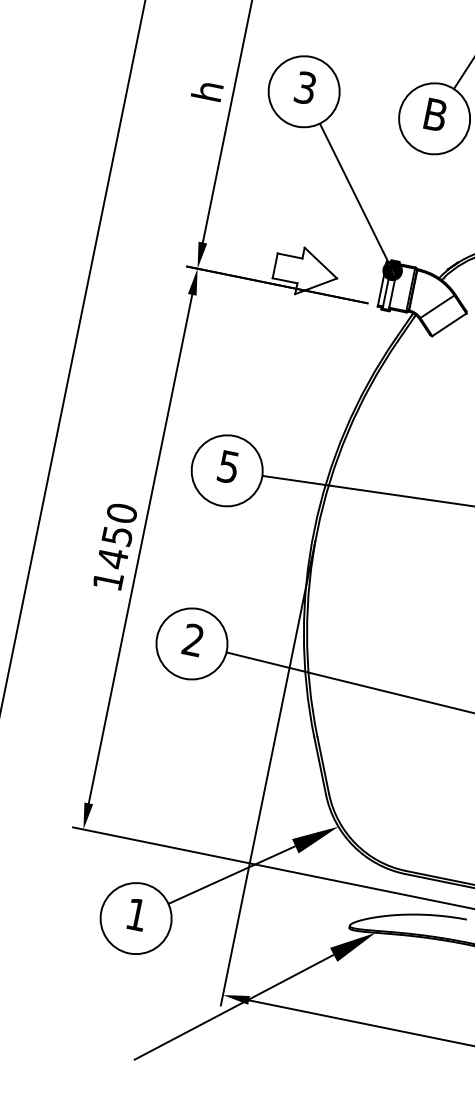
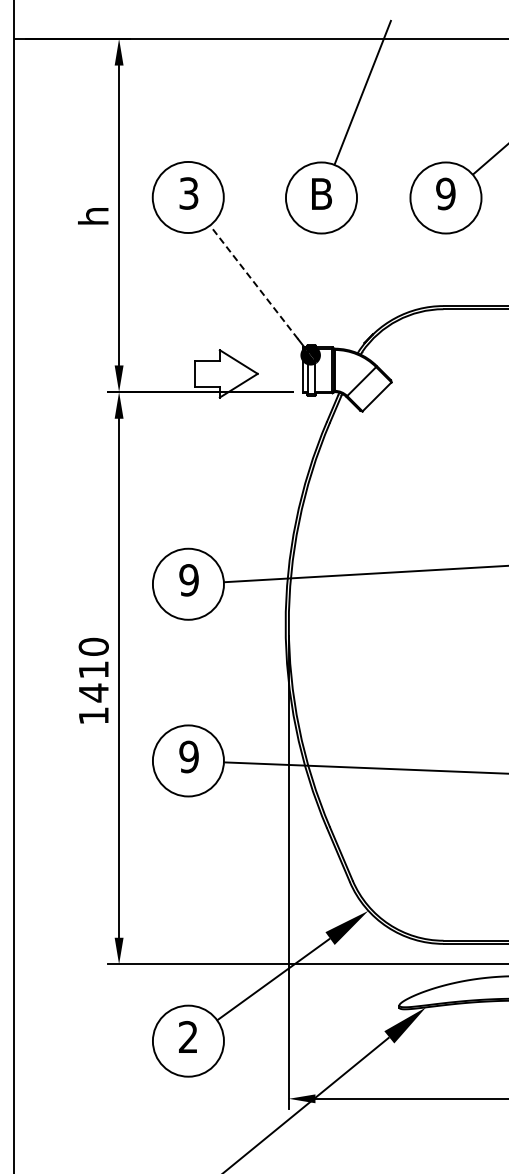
line: (352, 188) -> (254, 282), solid -> dashed
text: (228, 467) -> (188, 580), 5 -> 9
text: (117, 535) -> (93, 669), 1450 -> 1410
text: (192, 639) -> (188, 756), 2 -> 9
text: (137, 913) -> (188, 1036), 1 -> 2

